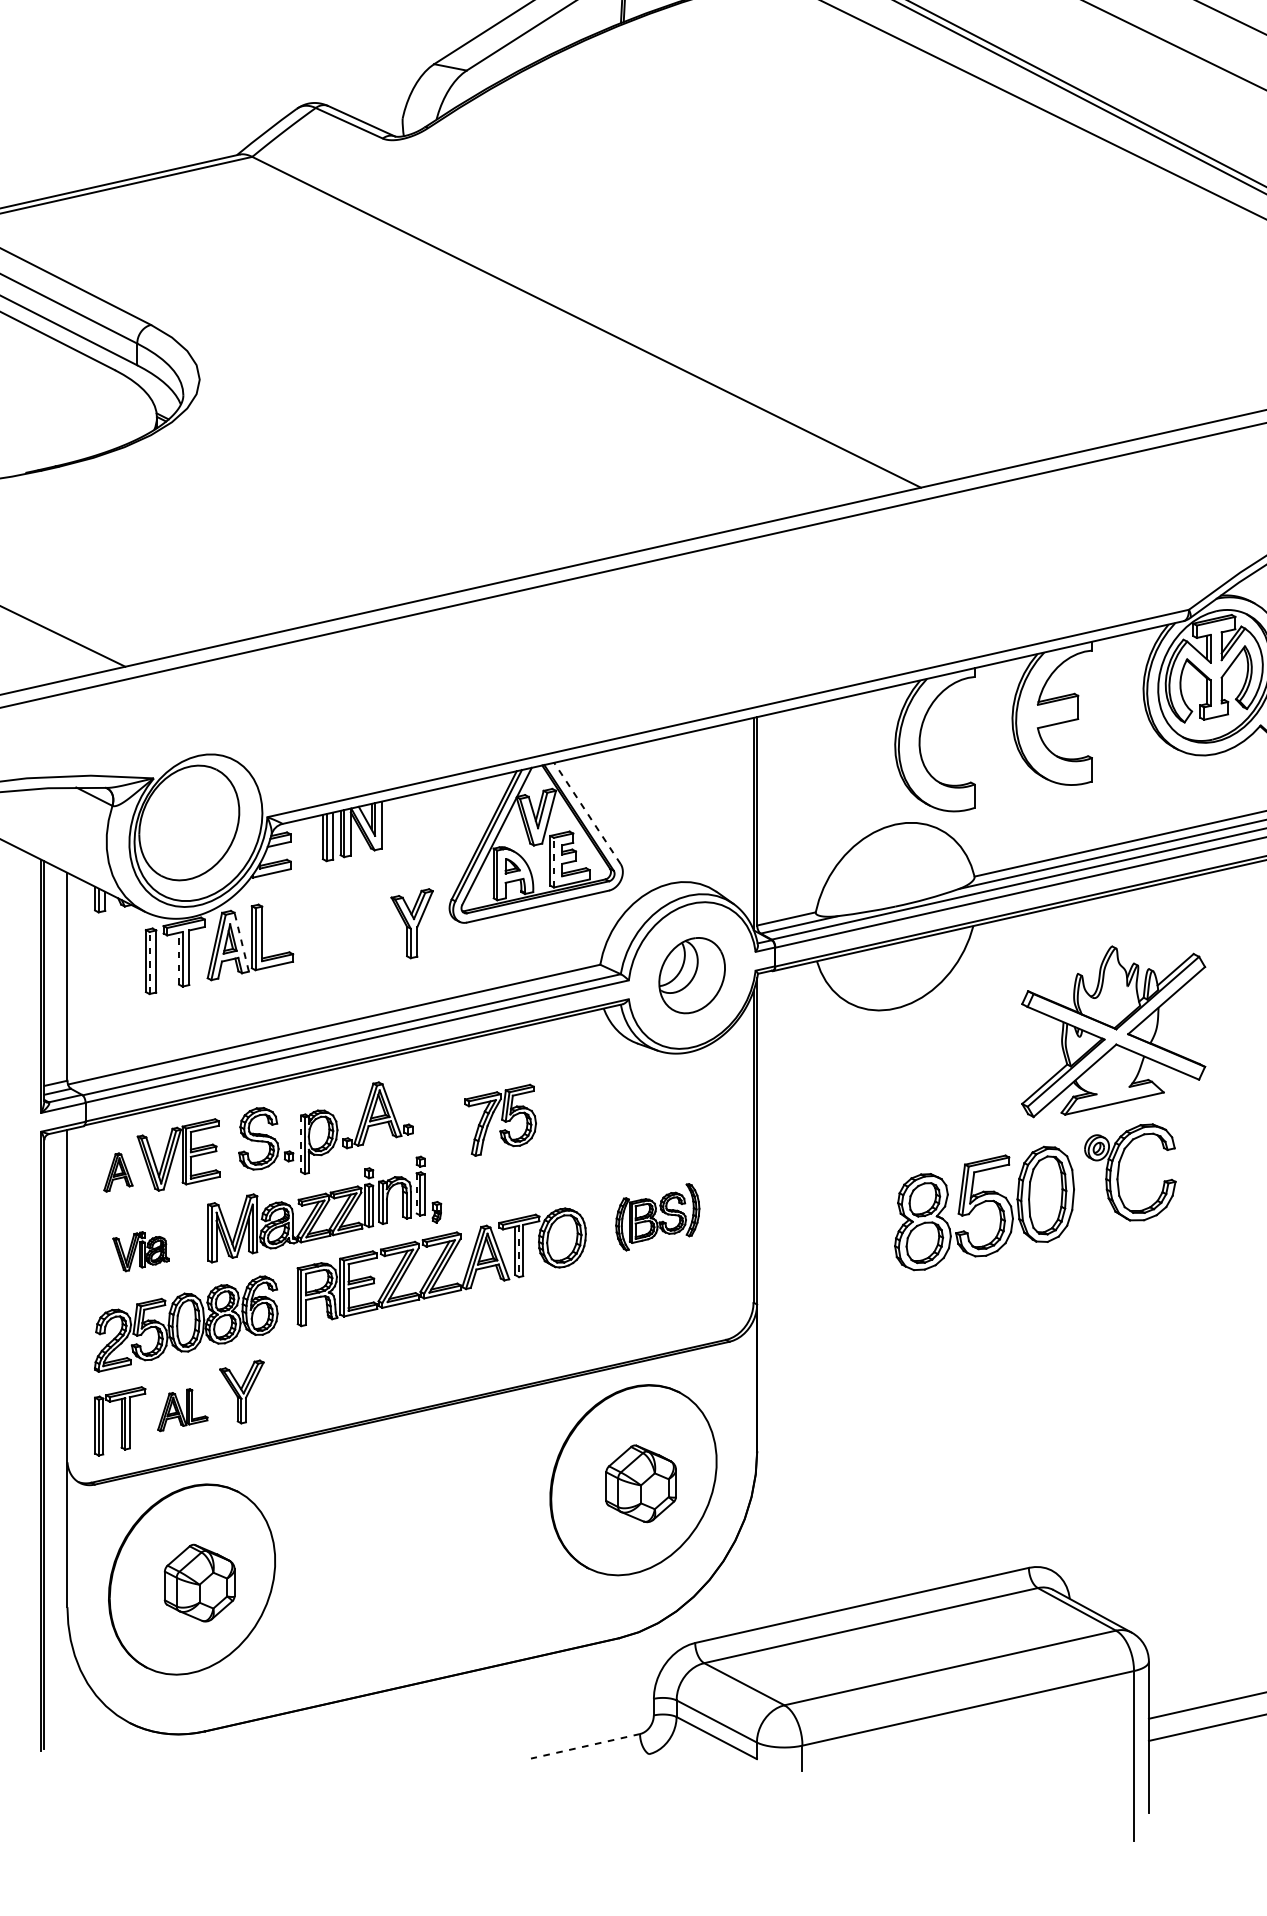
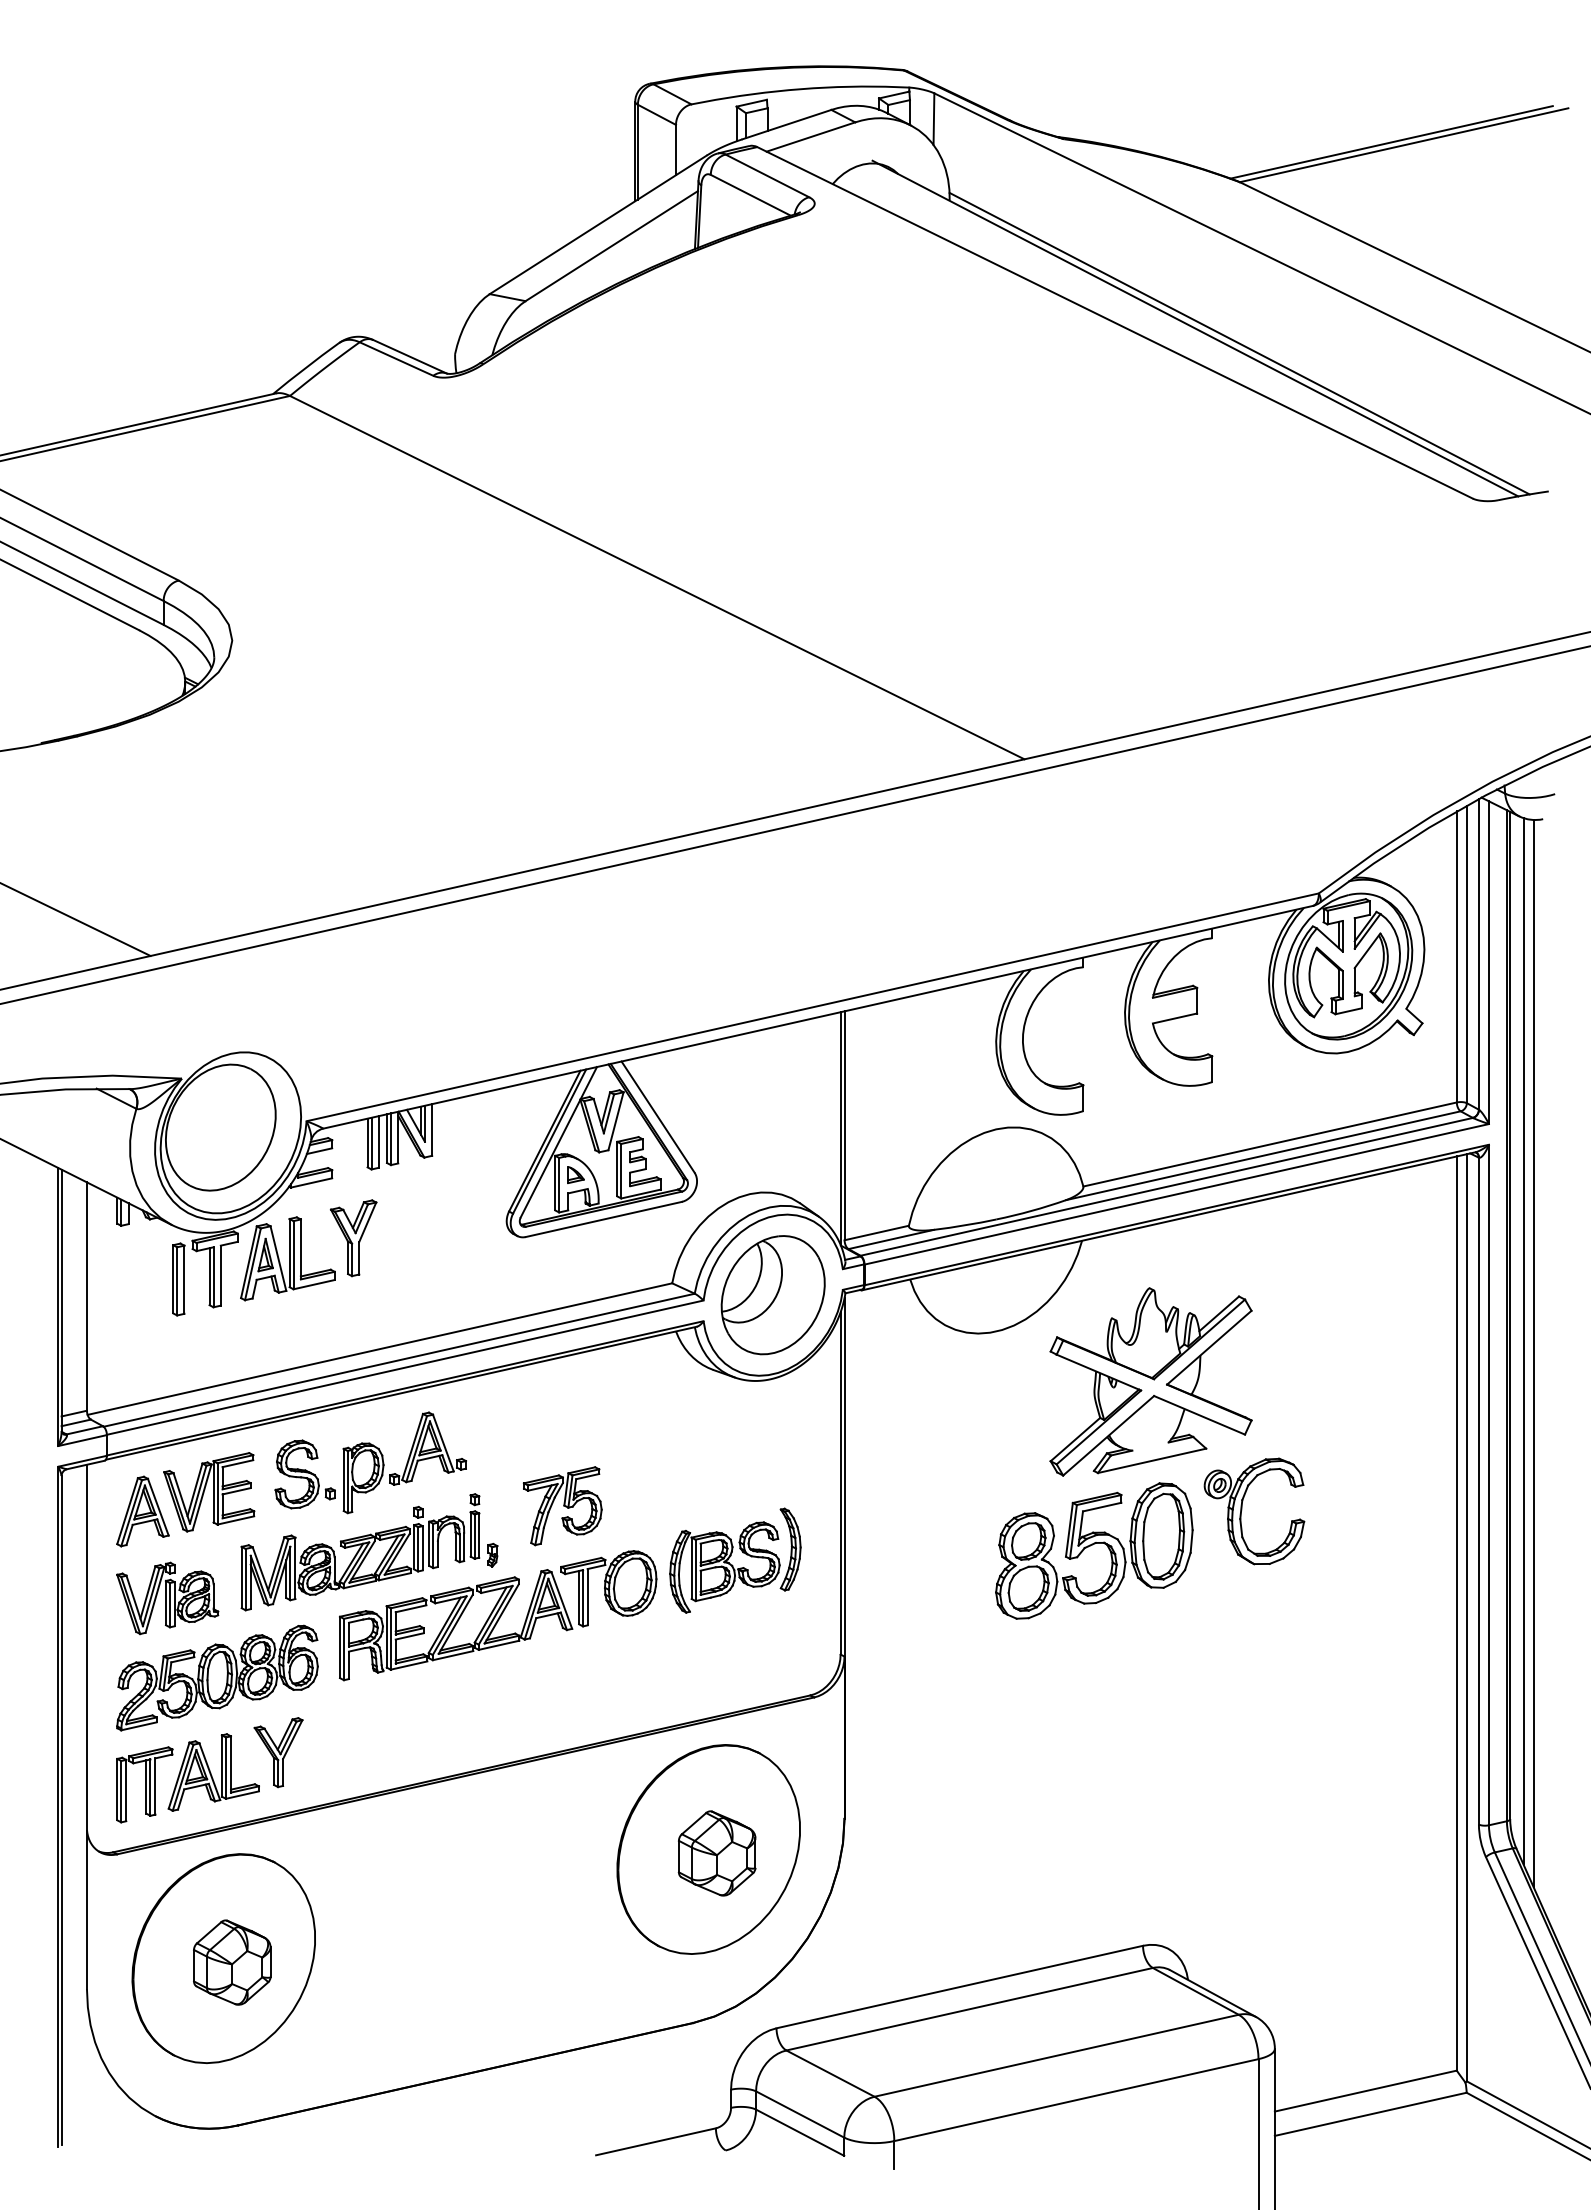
line: (587, 813) -> (658, 1117), dashed -> solid
line: (554, 862) -> (621, 1170), dashed -> solid
part: (412, 923) -> (353, 1238), moved
line: (241, 942) -> (278, 1258), dashed -> solid
line: (179, 958) -> (209, 1276), dashed -> solid
line: (149, 962) -> (177, 1280), dashed -> solid
part: (691, 975) -> (772, 1295), size x1.43
part: (1113, 1031) -> (1150, 1381), moved
part: (500, 1120) -> (562, 1506), moved
line: (301, 1144) -> (343, 1480), dashed -> solid
part: (118, 1172) -> (142, 1511), size x1.67
line: (416, 1194) -> (470, 1535), dashed -> solid
part: (657, 1217) -> (735, 1560), size x1.43
part: (140, 1251) -> (167, 1598), size x1.67
line: (519, 1251) -> (583, 1598), dashed -> solid
part: (182, 1410) -> (213, 1772), size x1.67
line: (585, 1746) -> (655, 2141), dashed -> solid

